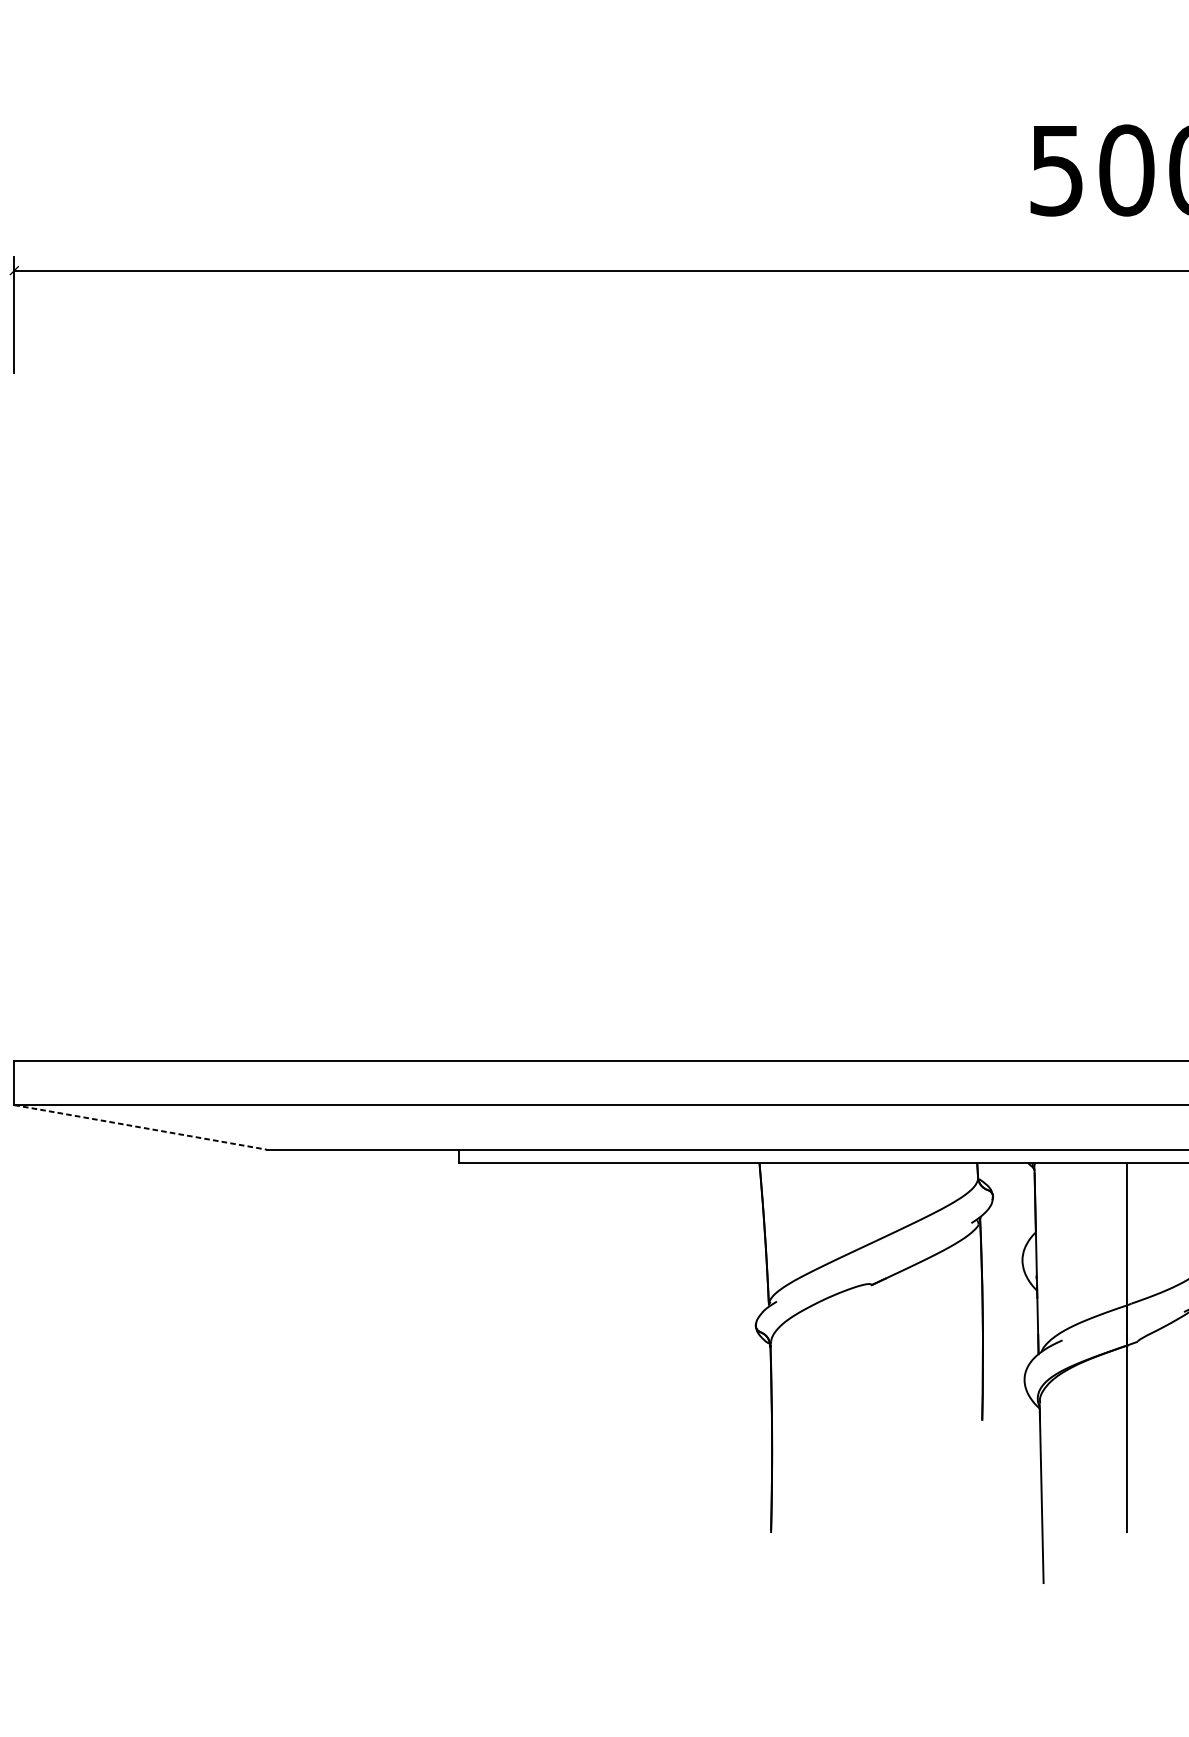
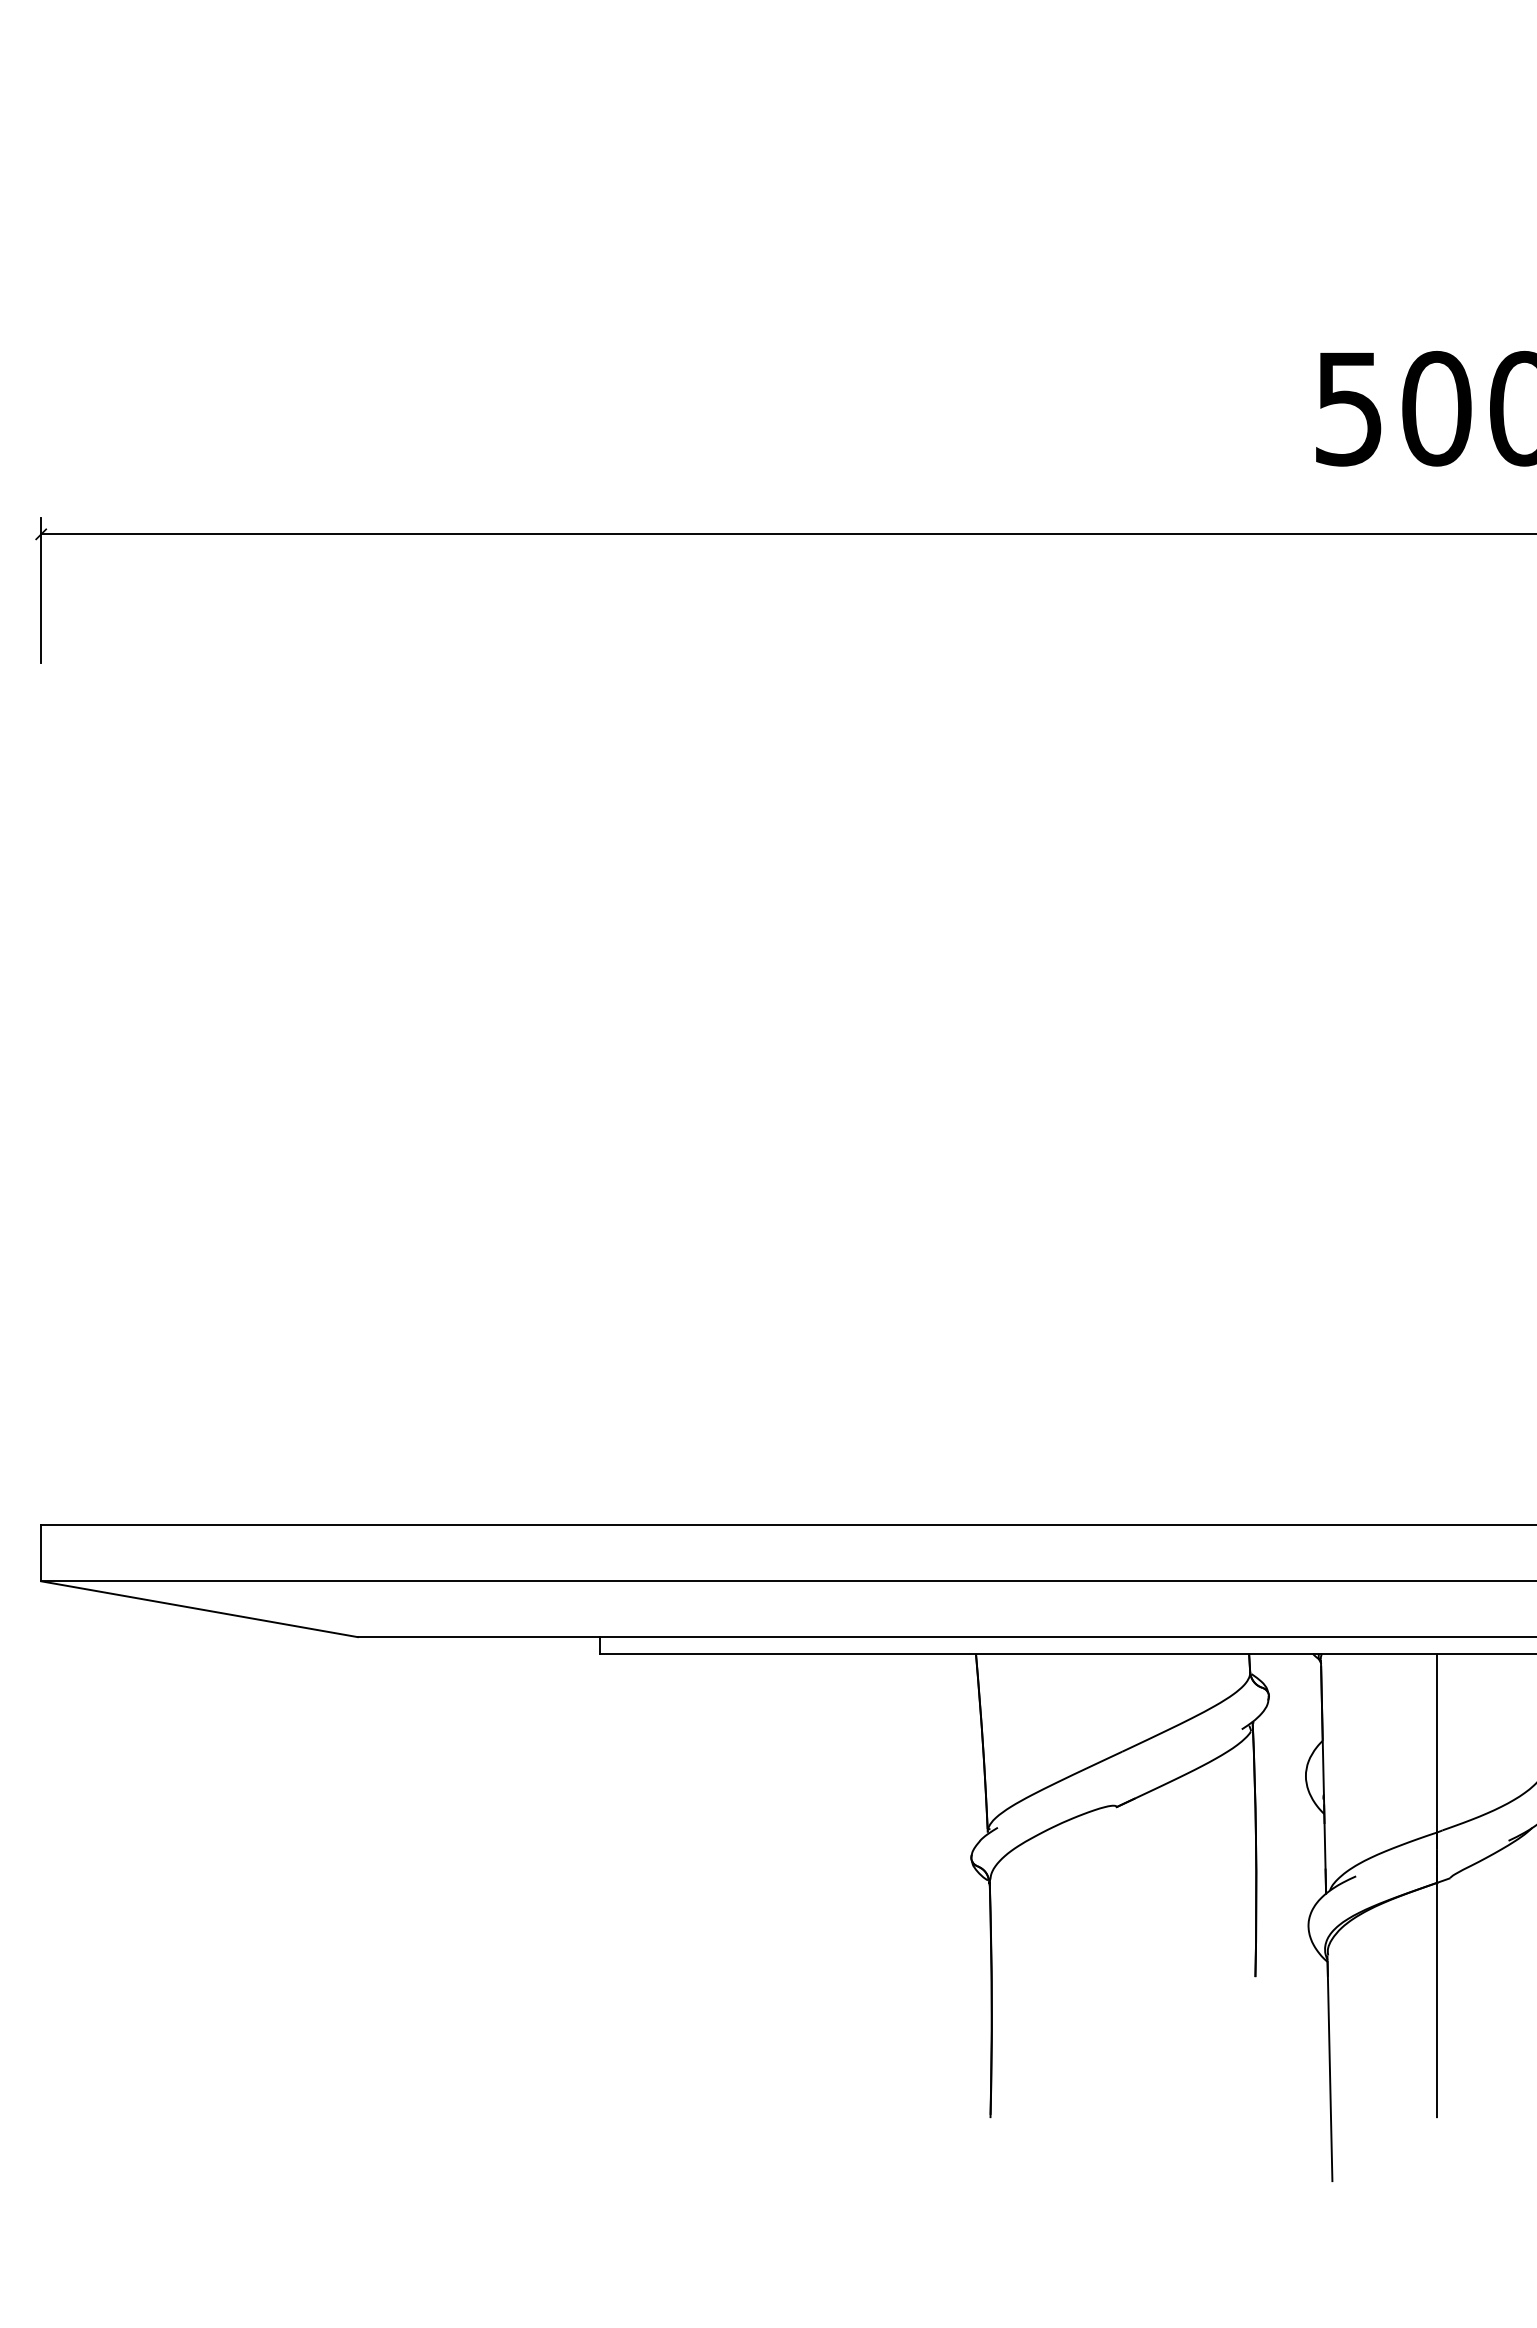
line: (140, 1127) -> (199, 1609), dashed -> solid

